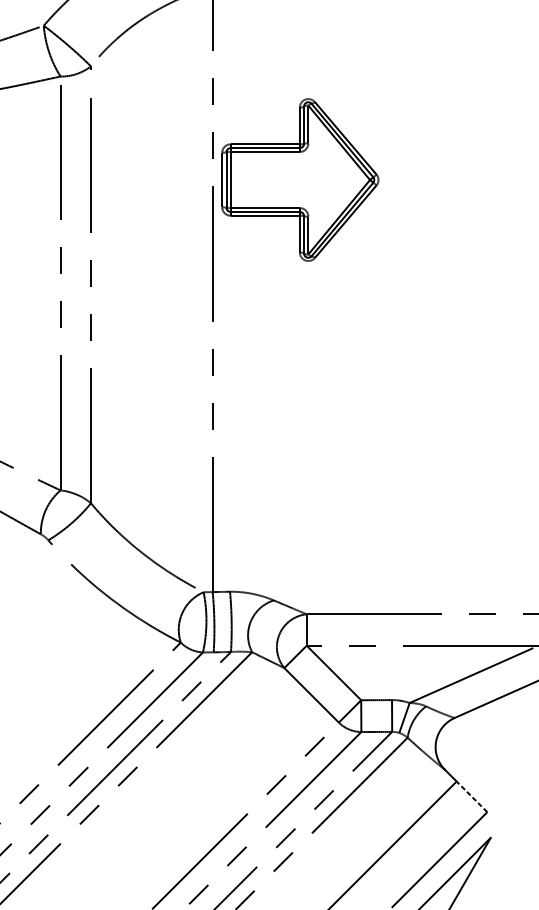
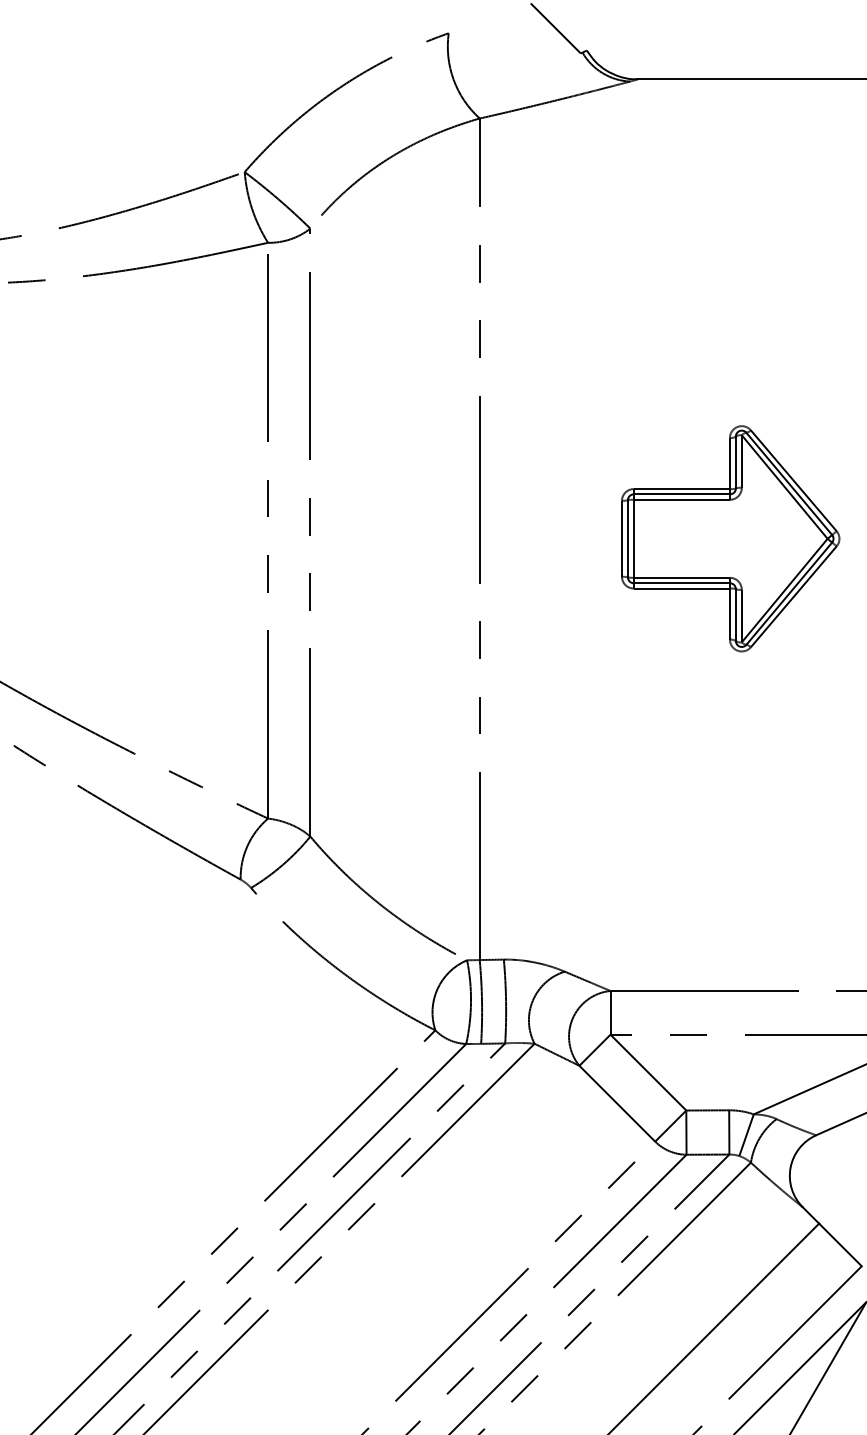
part: (300, 179) -> (730, 538), moved
line: (472, 796) -> (840, 1244), dashed -> solid

